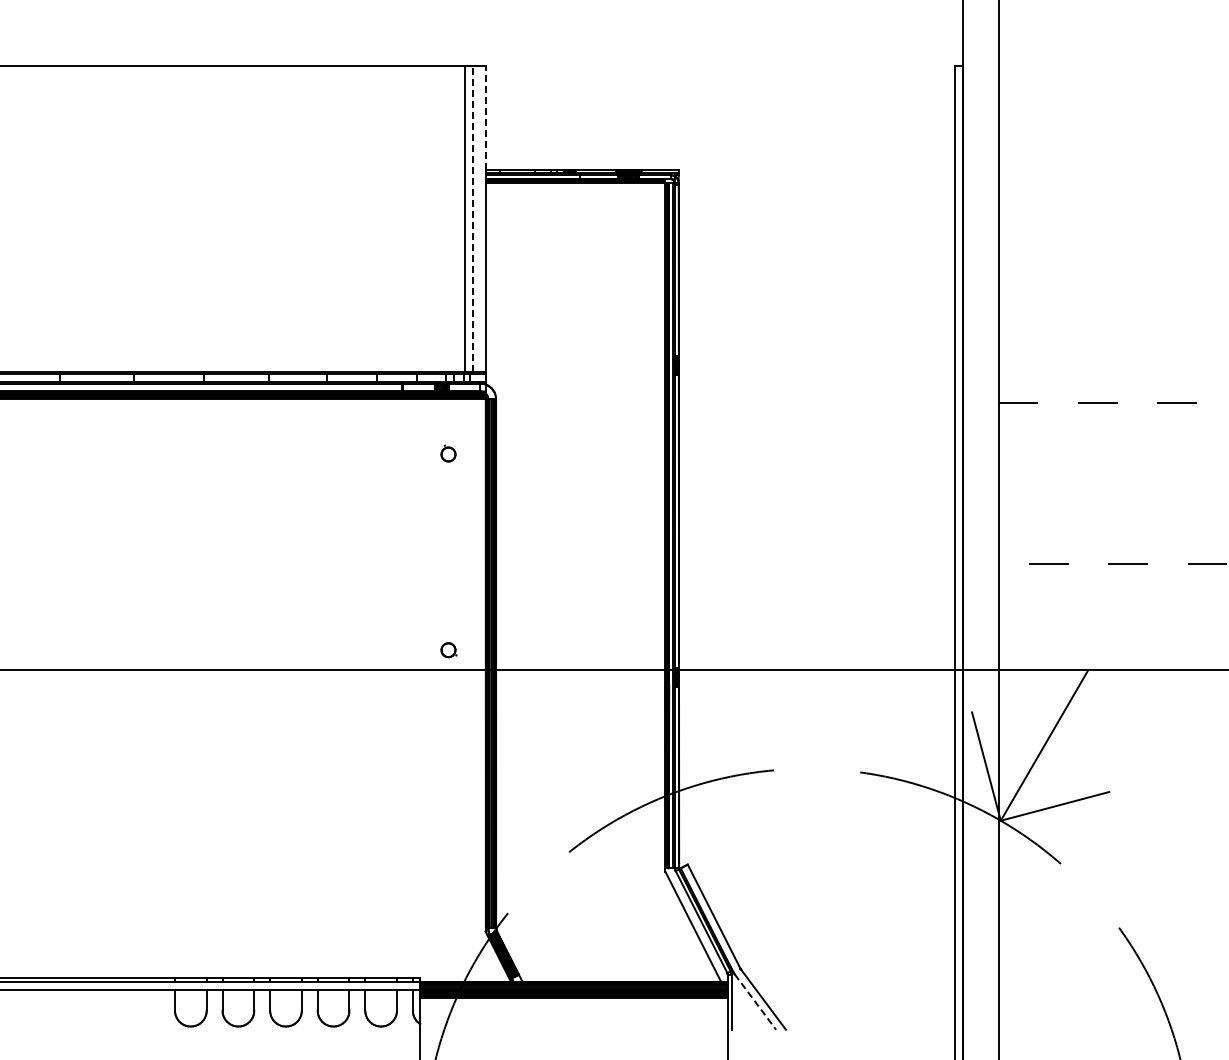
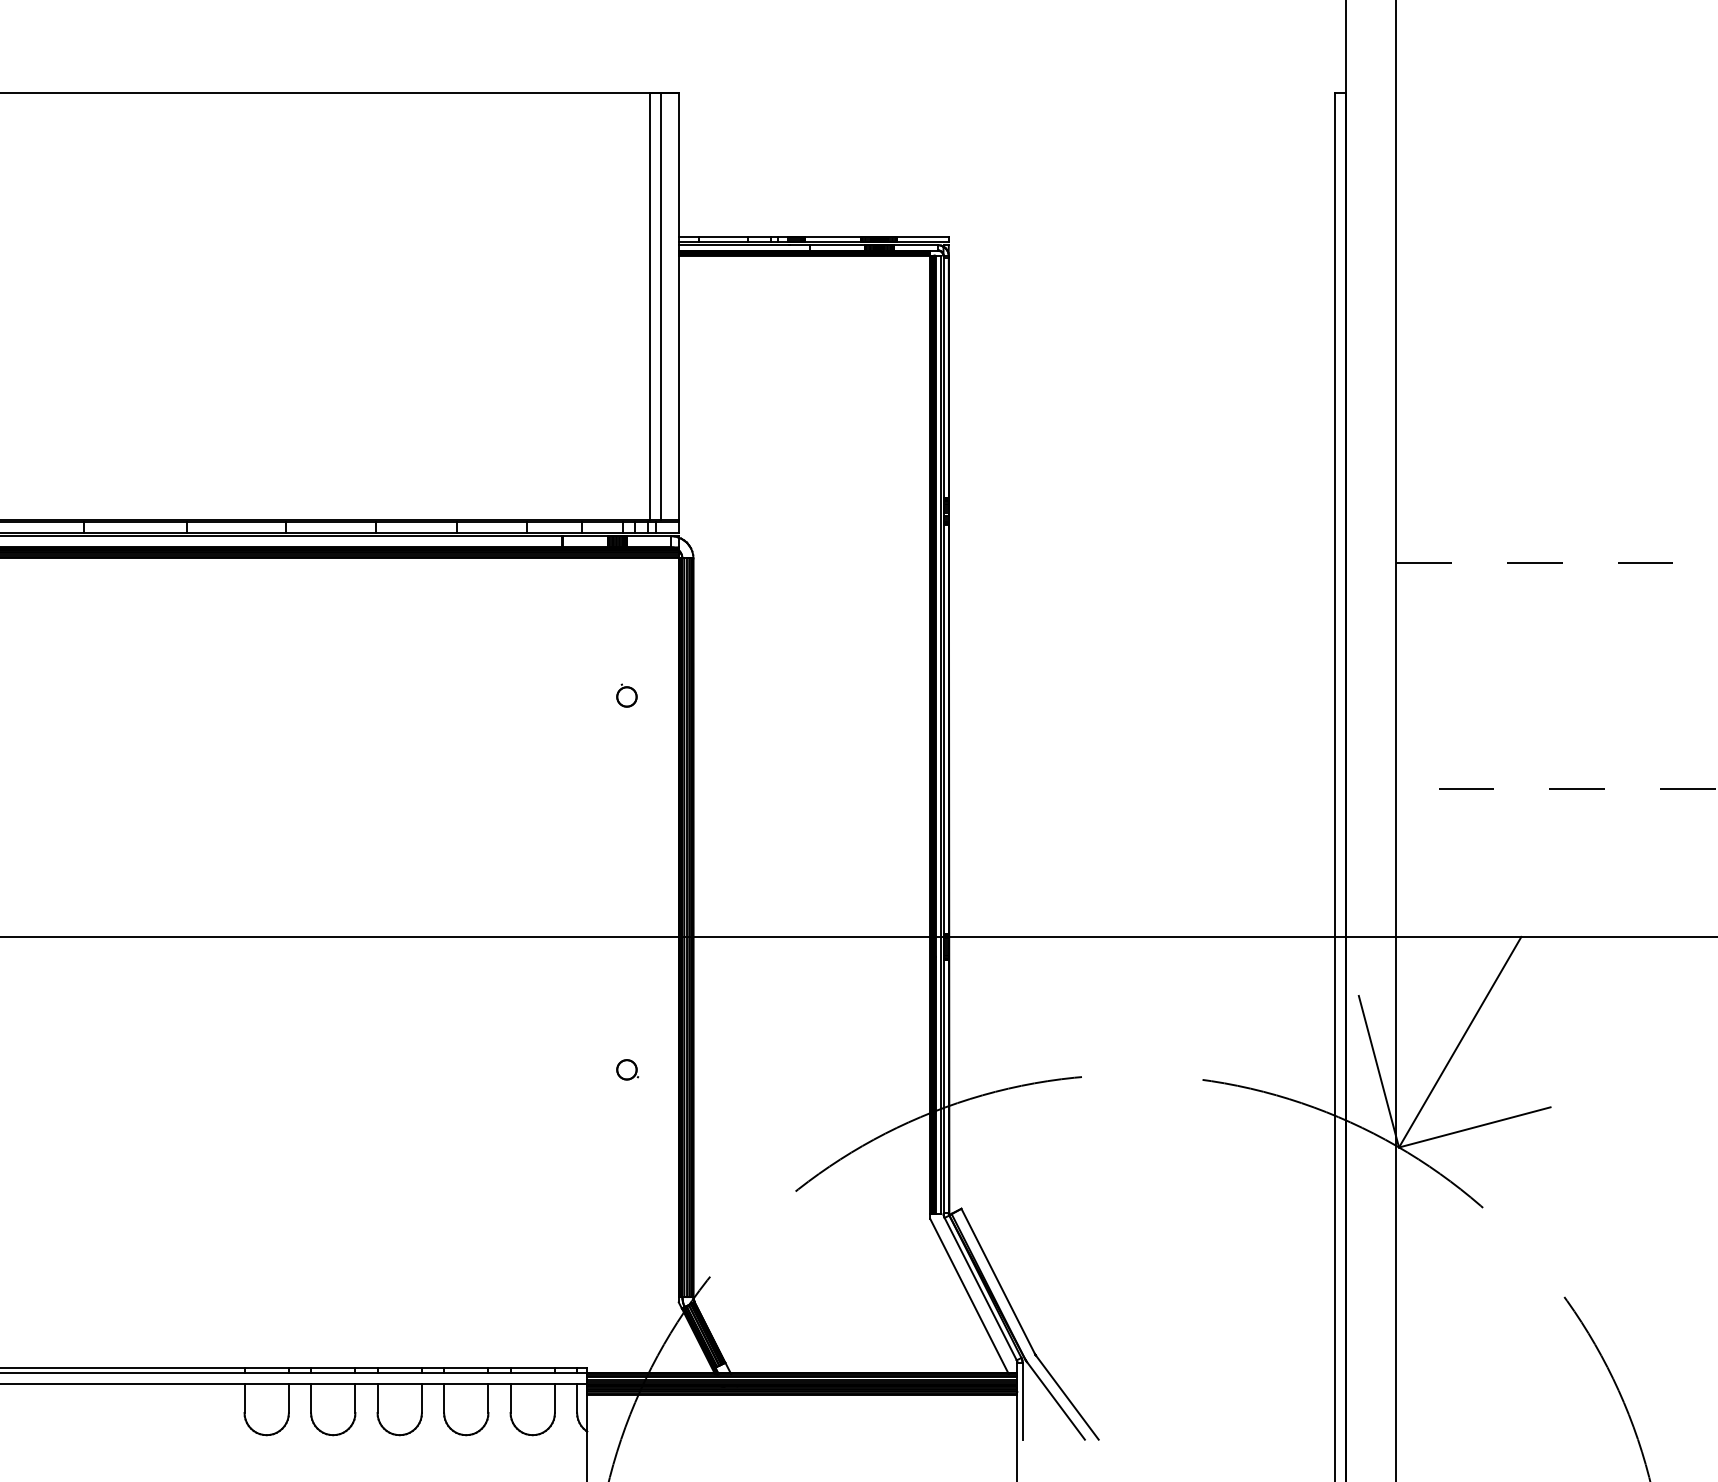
line: (485, 118) -> (678, 165), dashed -> solid
line: (473, 219) -> (661, 306), dashed -> solid
part: (448, 453) -> (626, 695), moved
part: (448, 650) -> (626, 1070), moved
line: (755, 1002) -> (1056, 1401), dashed -> solid

